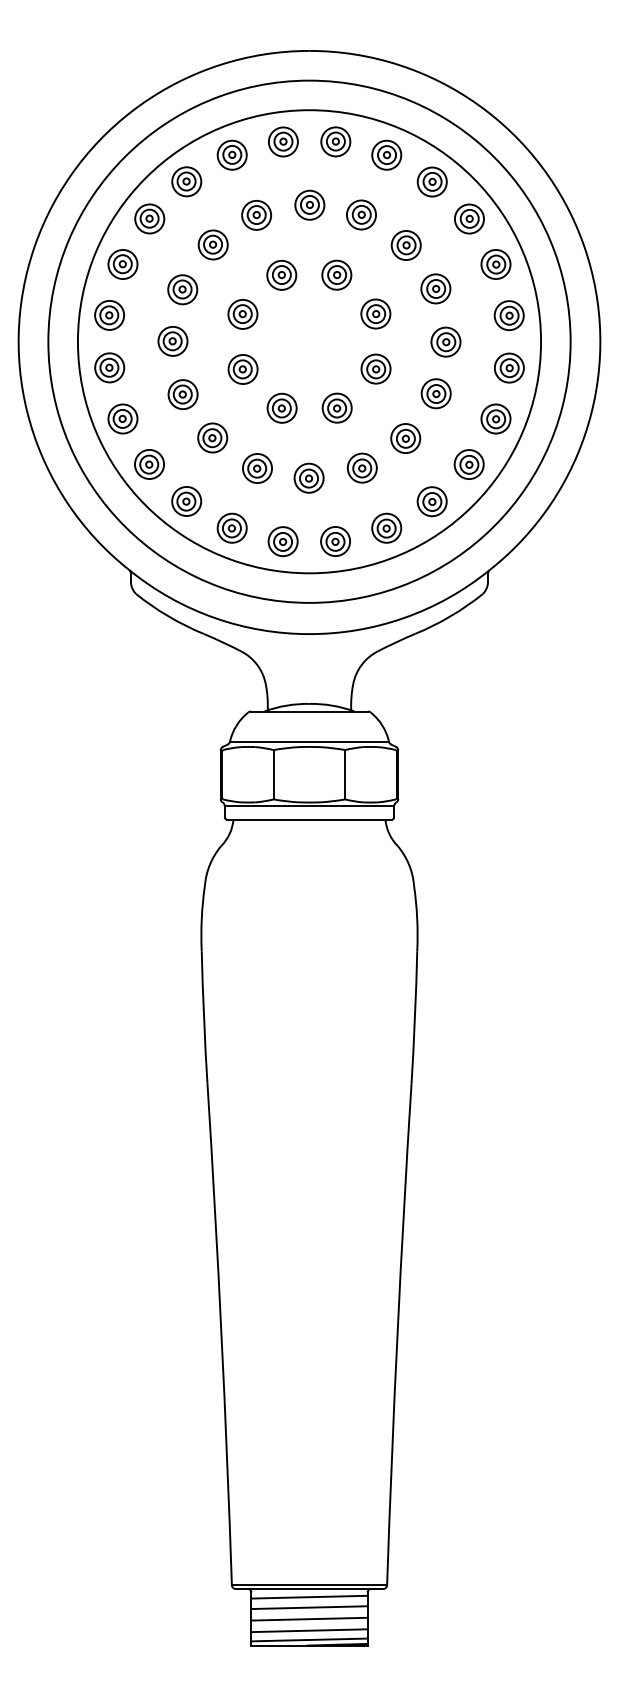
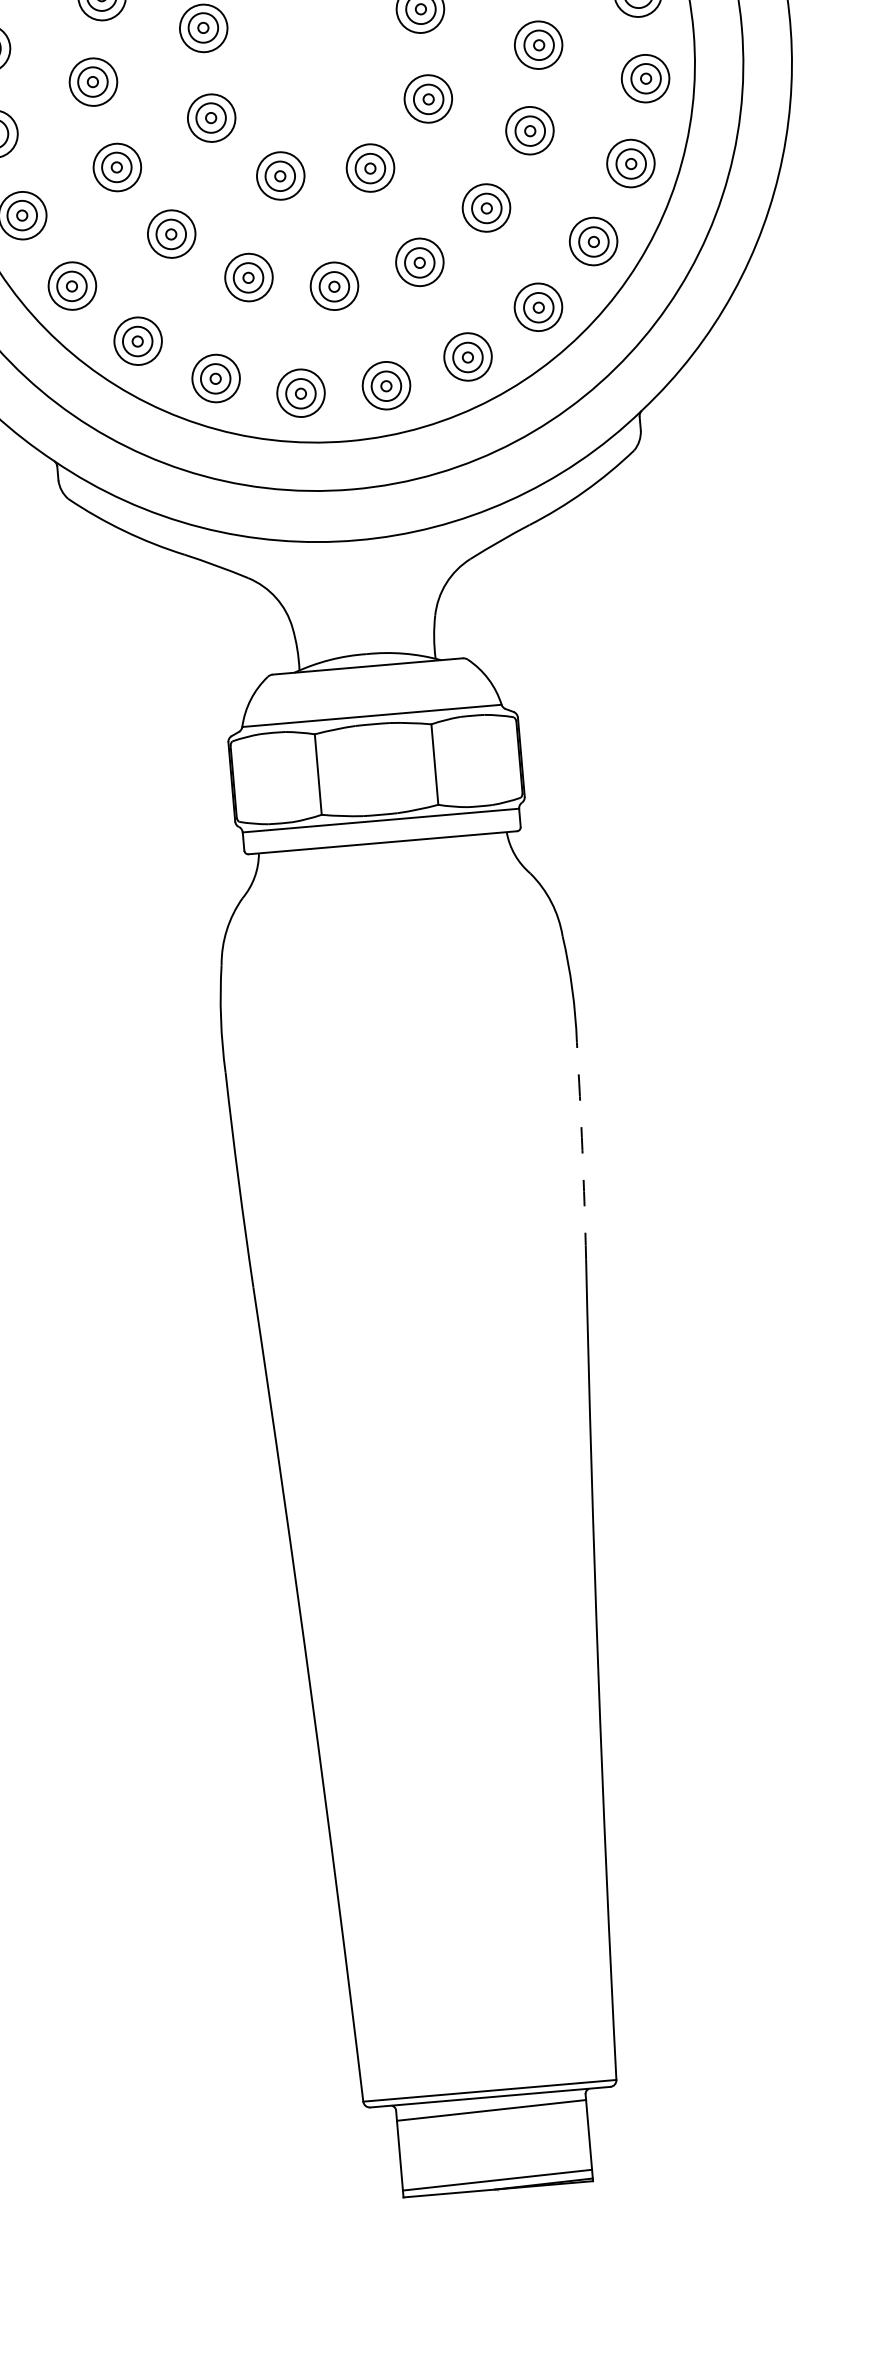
arc: (414, 1017) -> (581, 1150), solid -> dashed
line: (309, 1607) -> (492, 2127), removed
line: (309, 1618) -> (494, 2145), removed
line: (309, 1630) -> (496, 2164), removed

